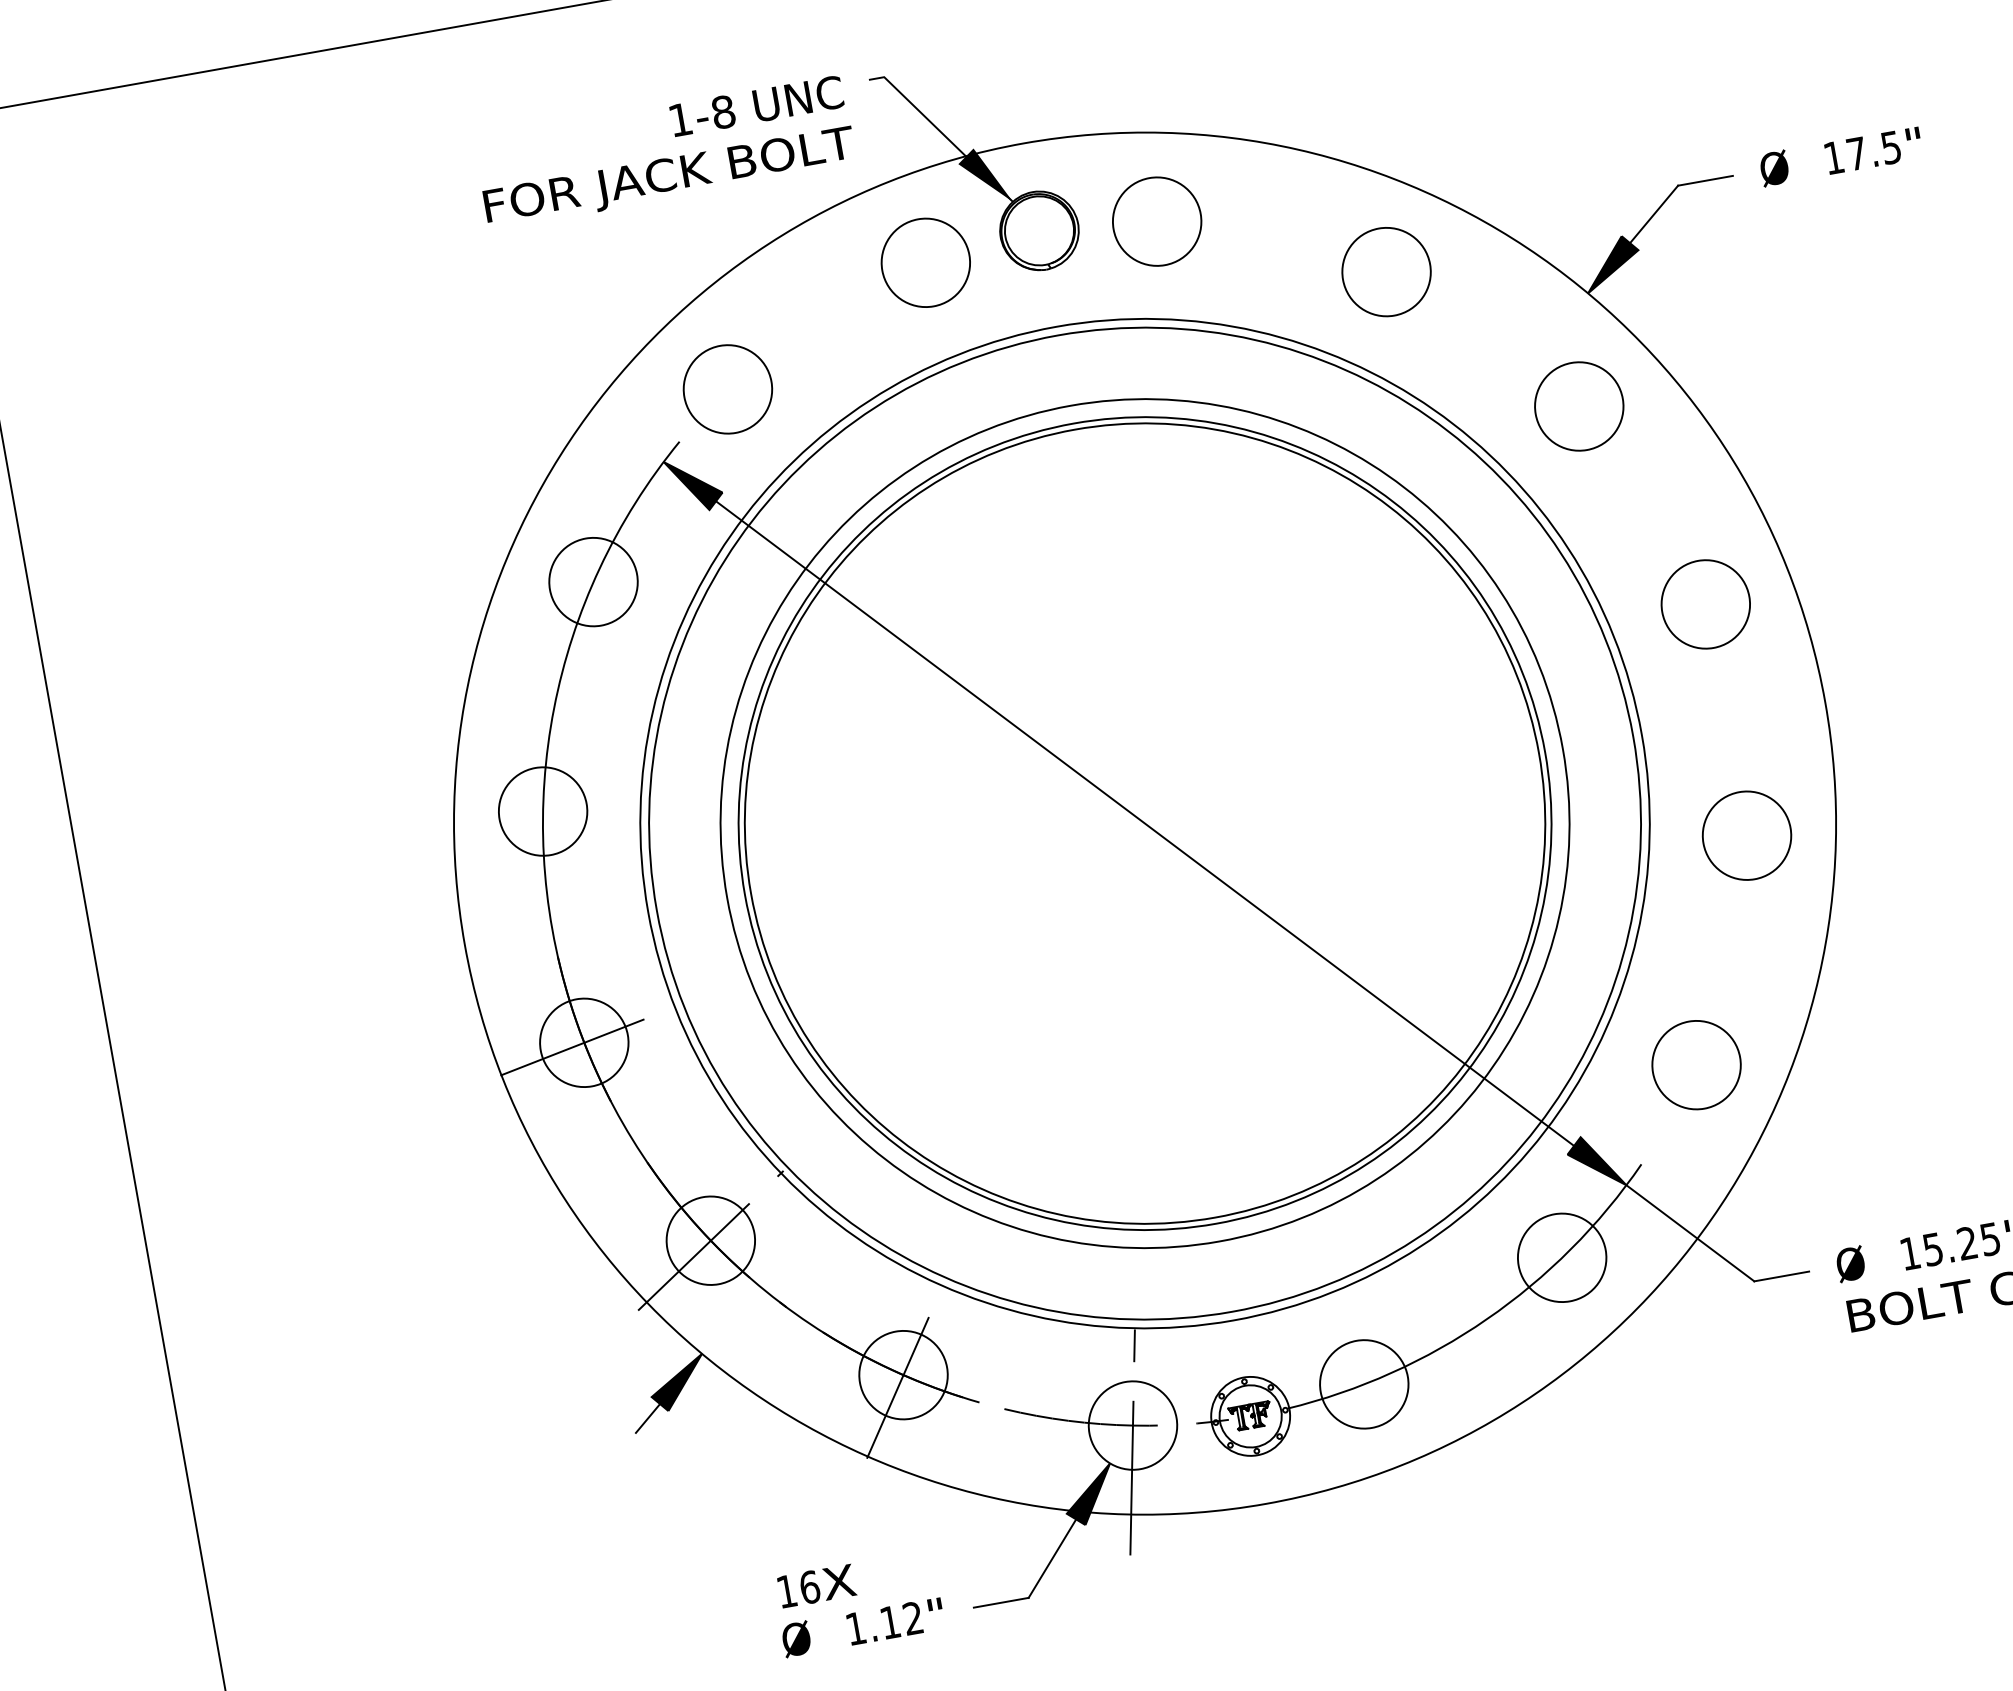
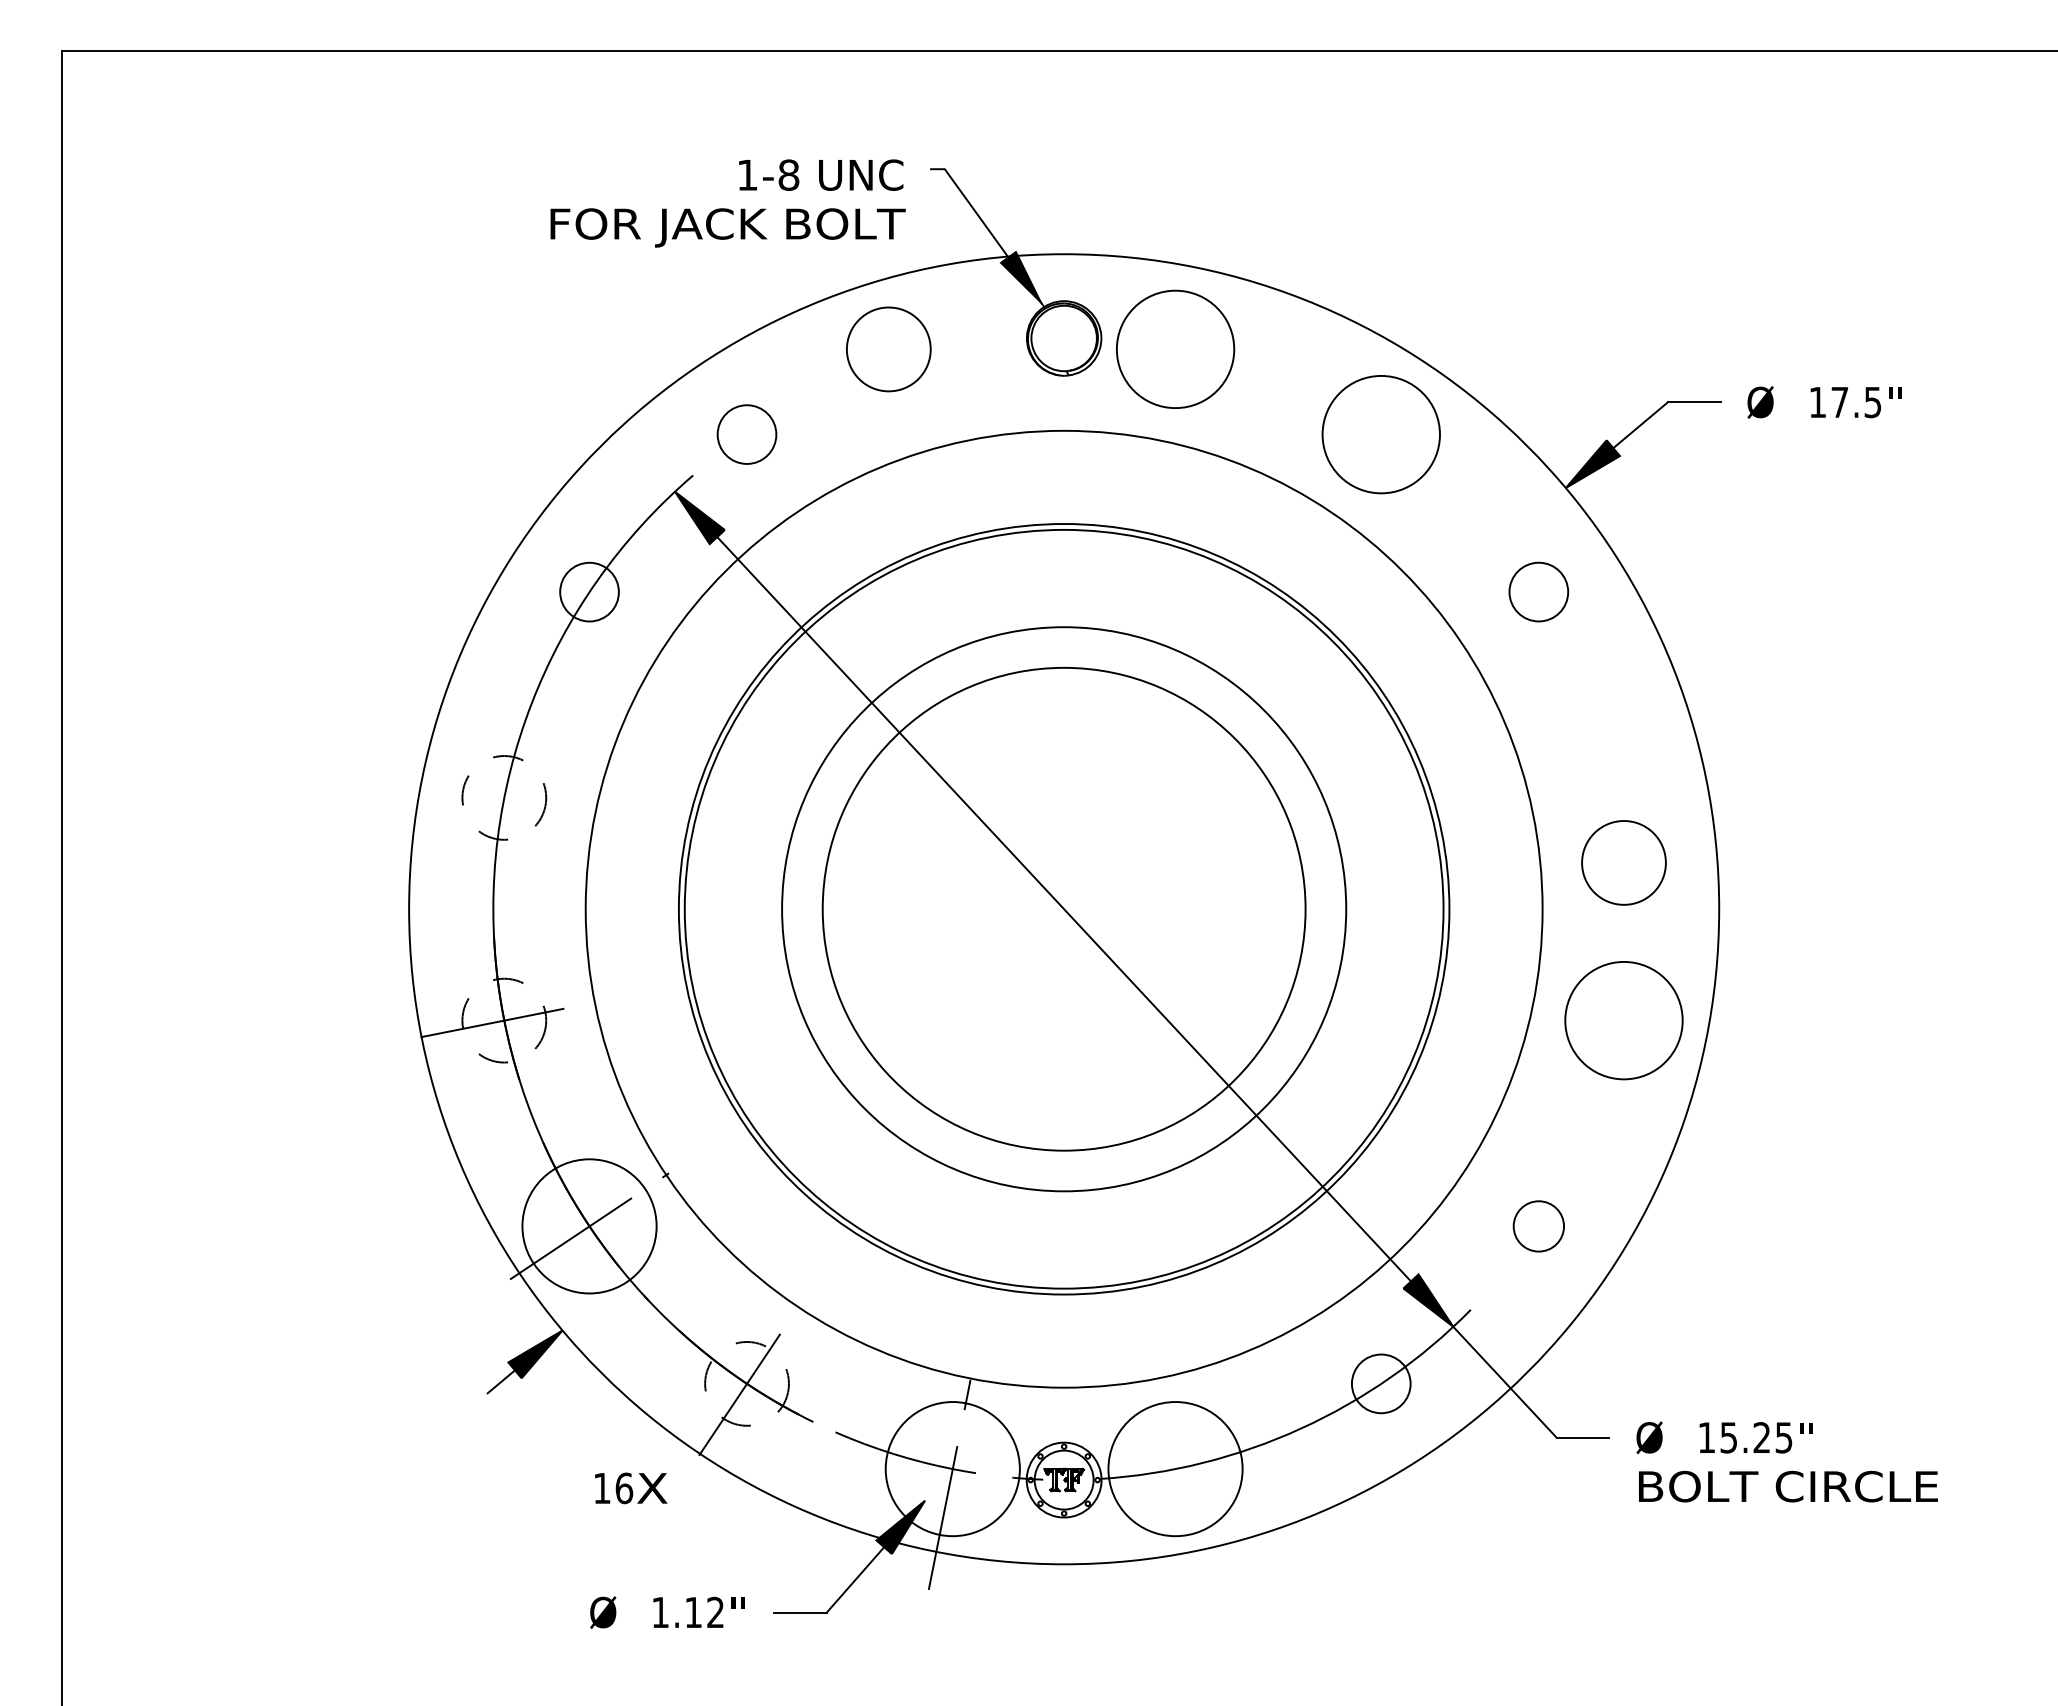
circle: (1157, 221) -> (1175, 349), size x1.4
circle: (925, 262) -> (888, 349), moved
circle: (1386, 271) -> (1381, 434), size x1.4
circle: (727, 389) -> (746, 434), size x0.7
circle: (1578, 405) -> (1538, 591), size x0.7
circle: (593, 582) -> (589, 592), size x0.7
circle: (1705, 604) -> (1623, 862), moved
circle: (543, 811) -> (504, 797), solid -> dashed
circle: (1144, 822) -> (1063, 908), size x0.6
circle: (1145, 823) -> (1064, 909), size x0.6
circle: (1746, 835) -> (1623, 1020), size x1.4
circle: (584, 1042) -> (504, 1020), solid -> dashed
circle: (1696, 1065) -> (1538, 1226), size x0.6
circle: (710, 1240) -> (589, 1226), size x1.6
circle: (1562, 1257) -> (1381, 1383), size x0.7
circle: (902, 1374) -> (746, 1383), solid -> dashed
circle: (1364, 1384) -> (1175, 1469), size x1.6
circle: (1132, 1426) -> (952, 1469), size x1.6
text: (817, 1586) -> (631, 1488), moved

